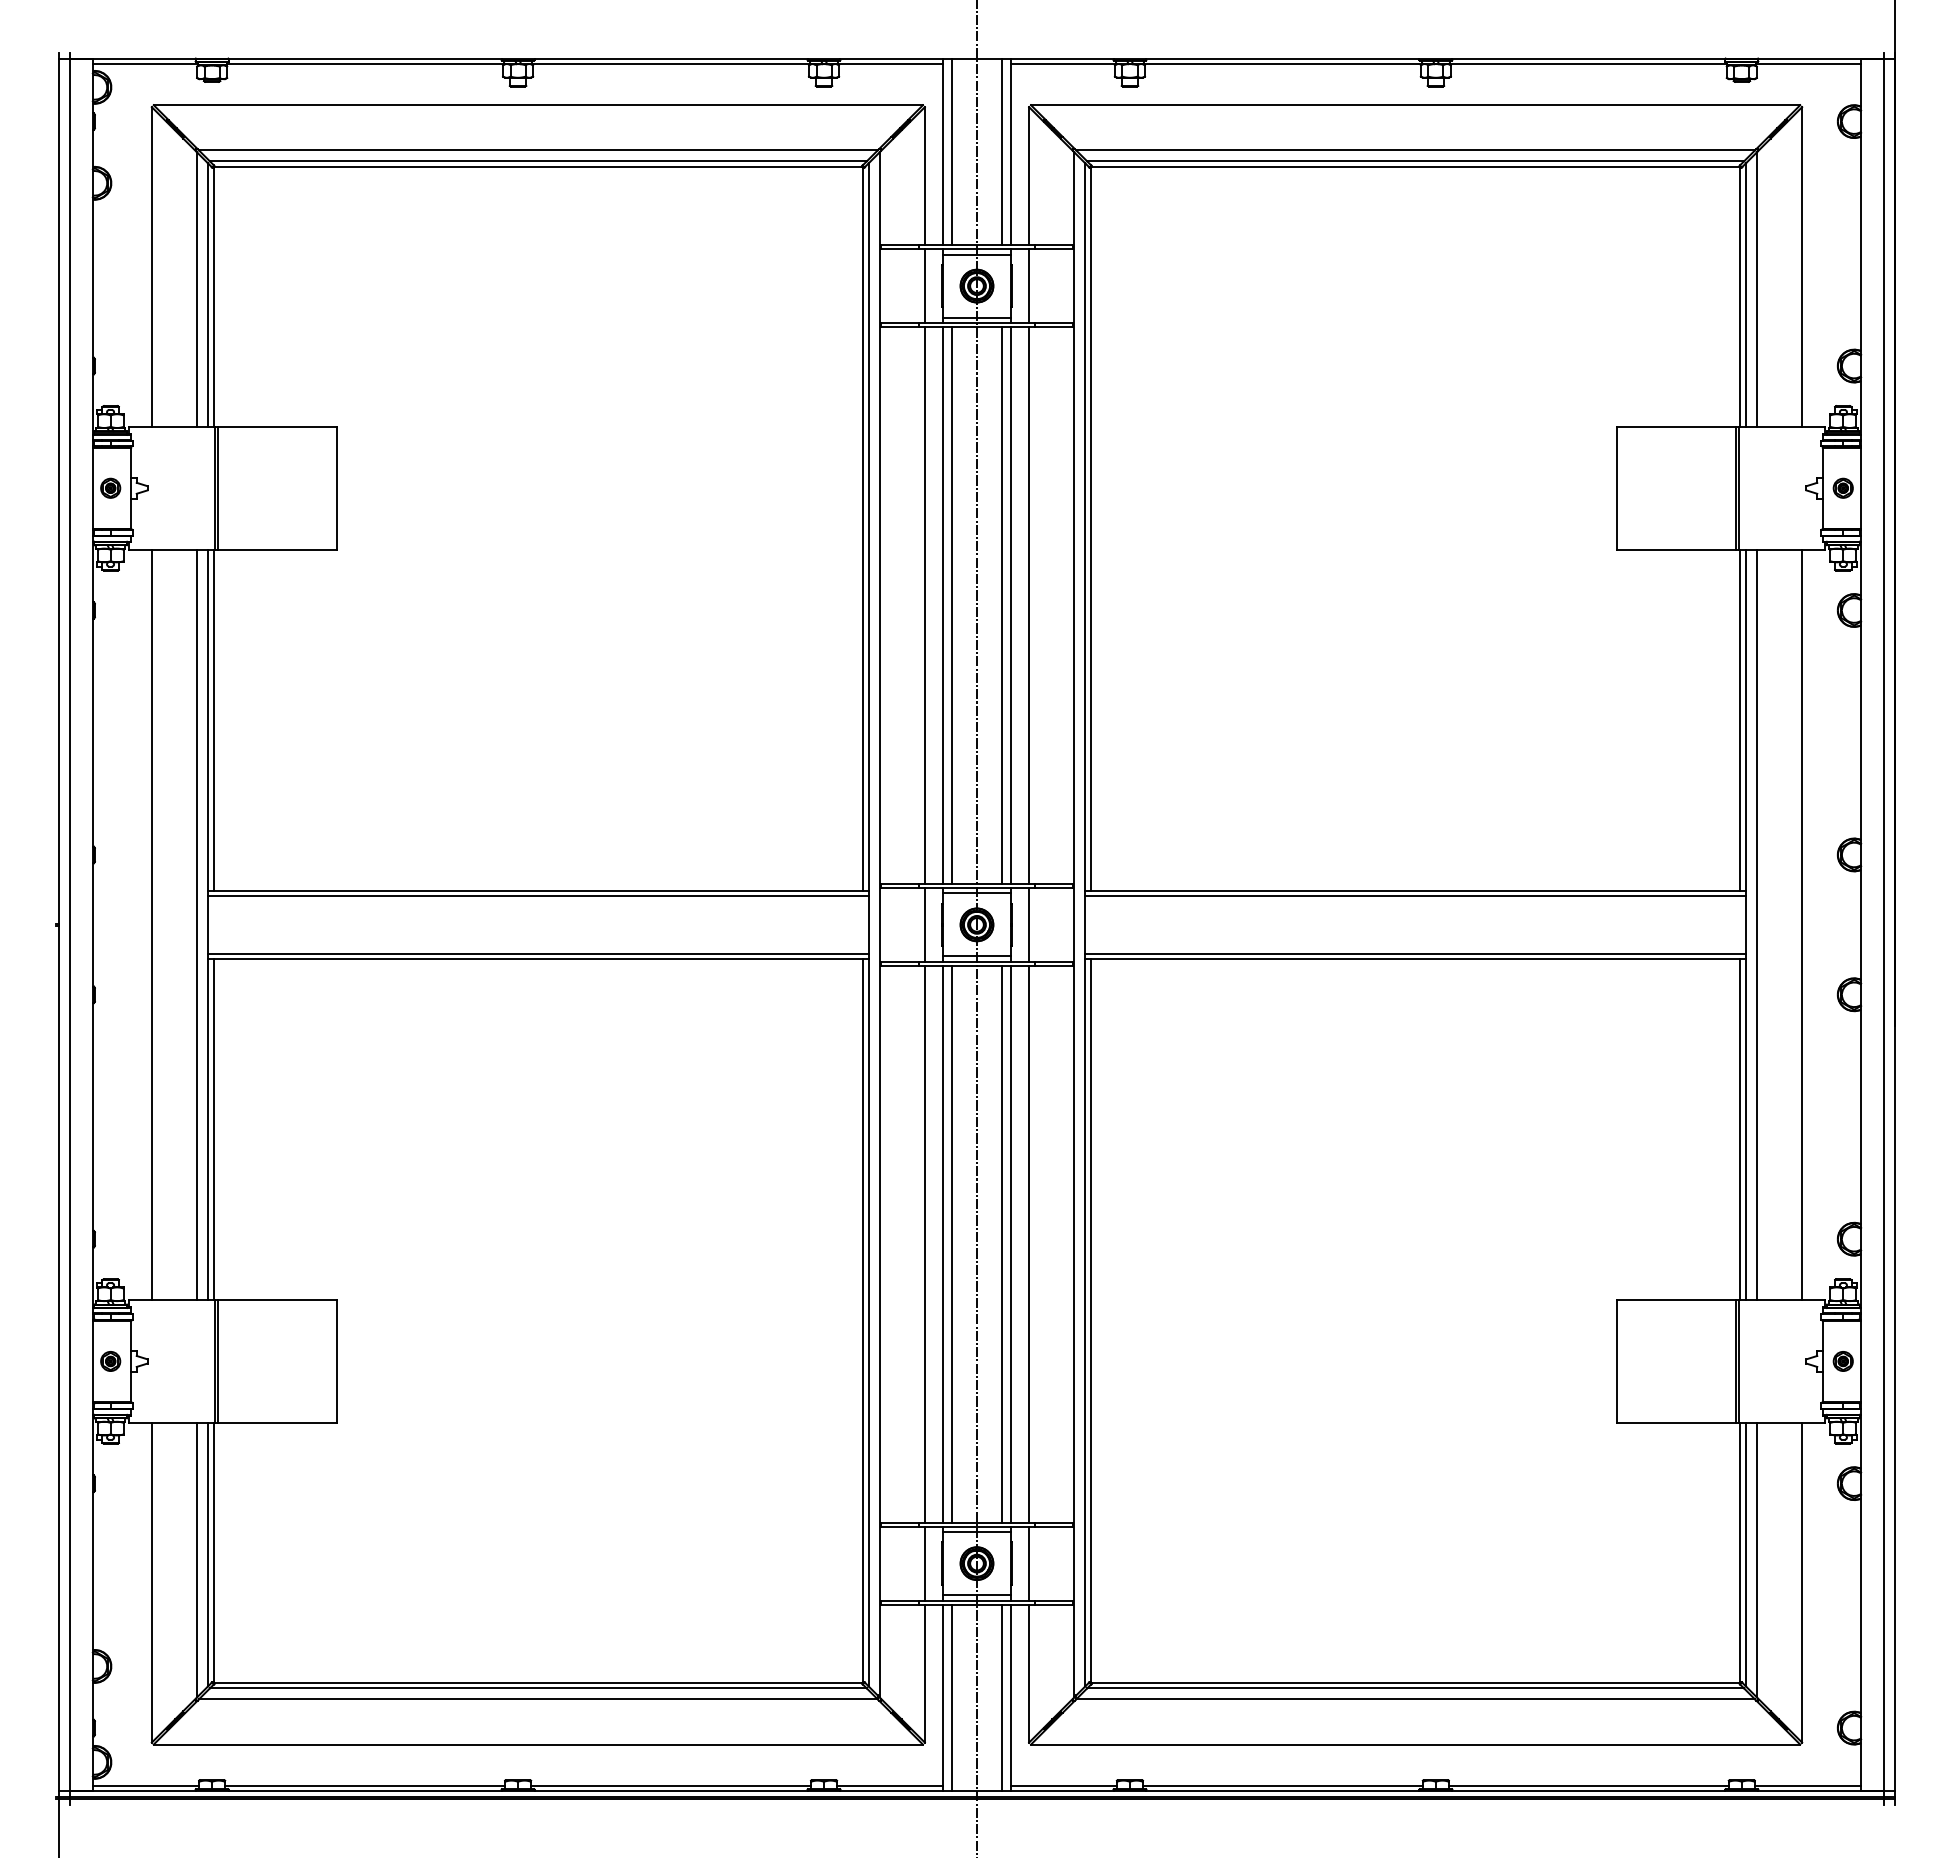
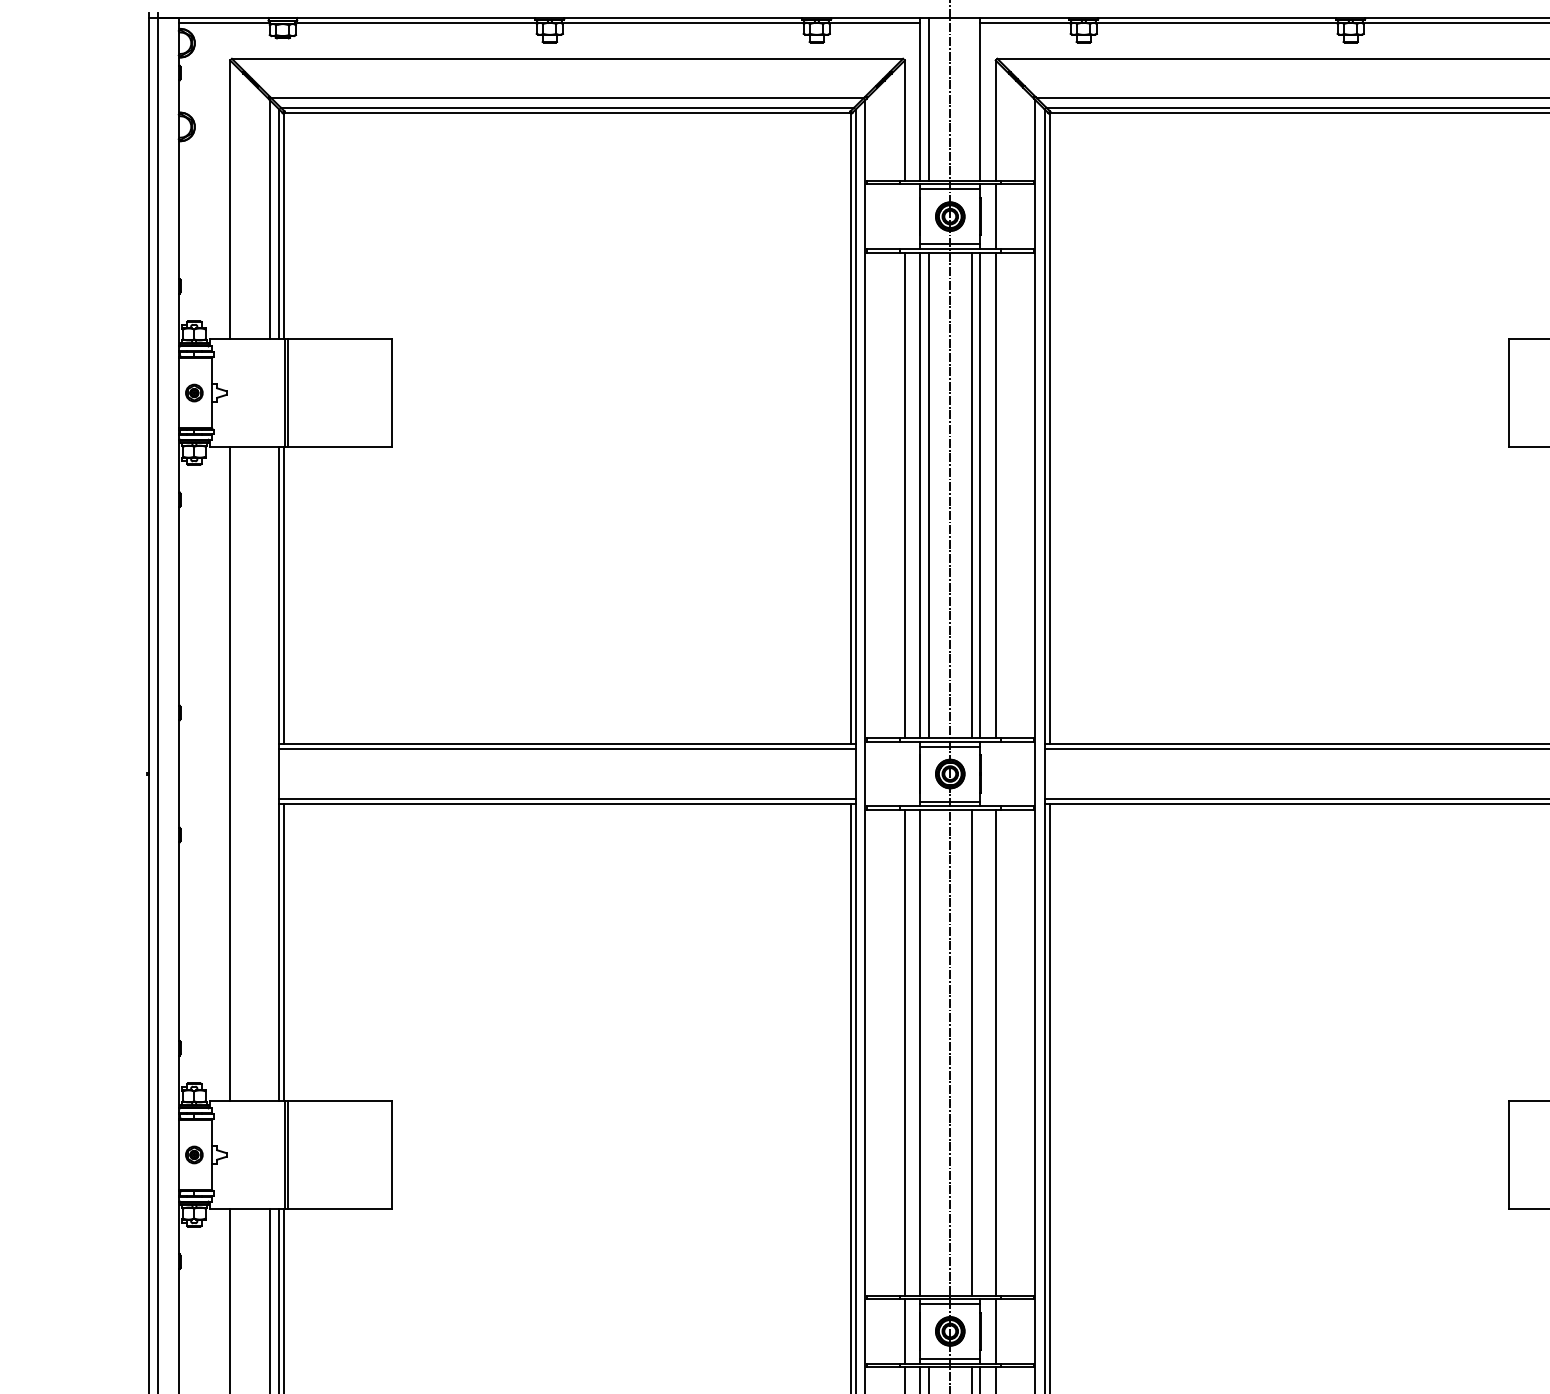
line: (1001, 151) -> (971, 99), removed
line: (924, 286) -> (904, 216), removed
line: (197, 924) -> (270, 773), removed
line: (924, 924) -> (904, 773), removed
line: (1029, 924) -> (996, 773), removed
line: (952, 1244) -> (928, 1052), removed
line: (1011, 1244) -> (980, 1052), removed

